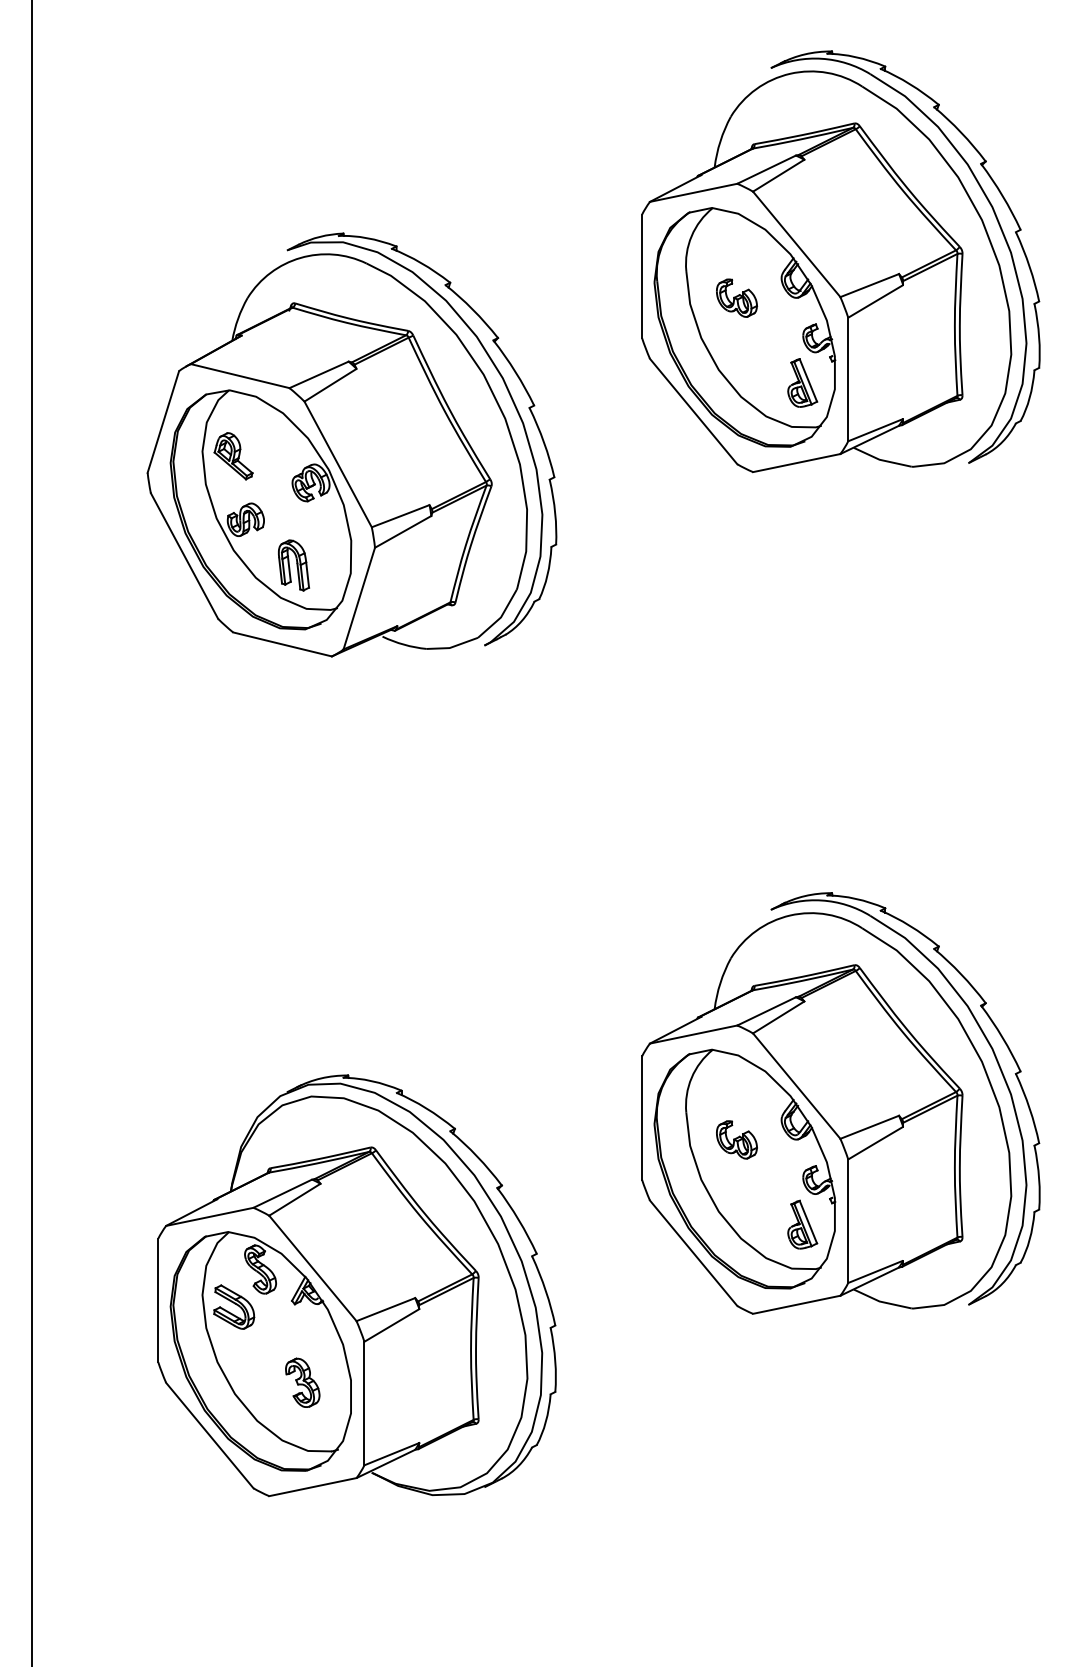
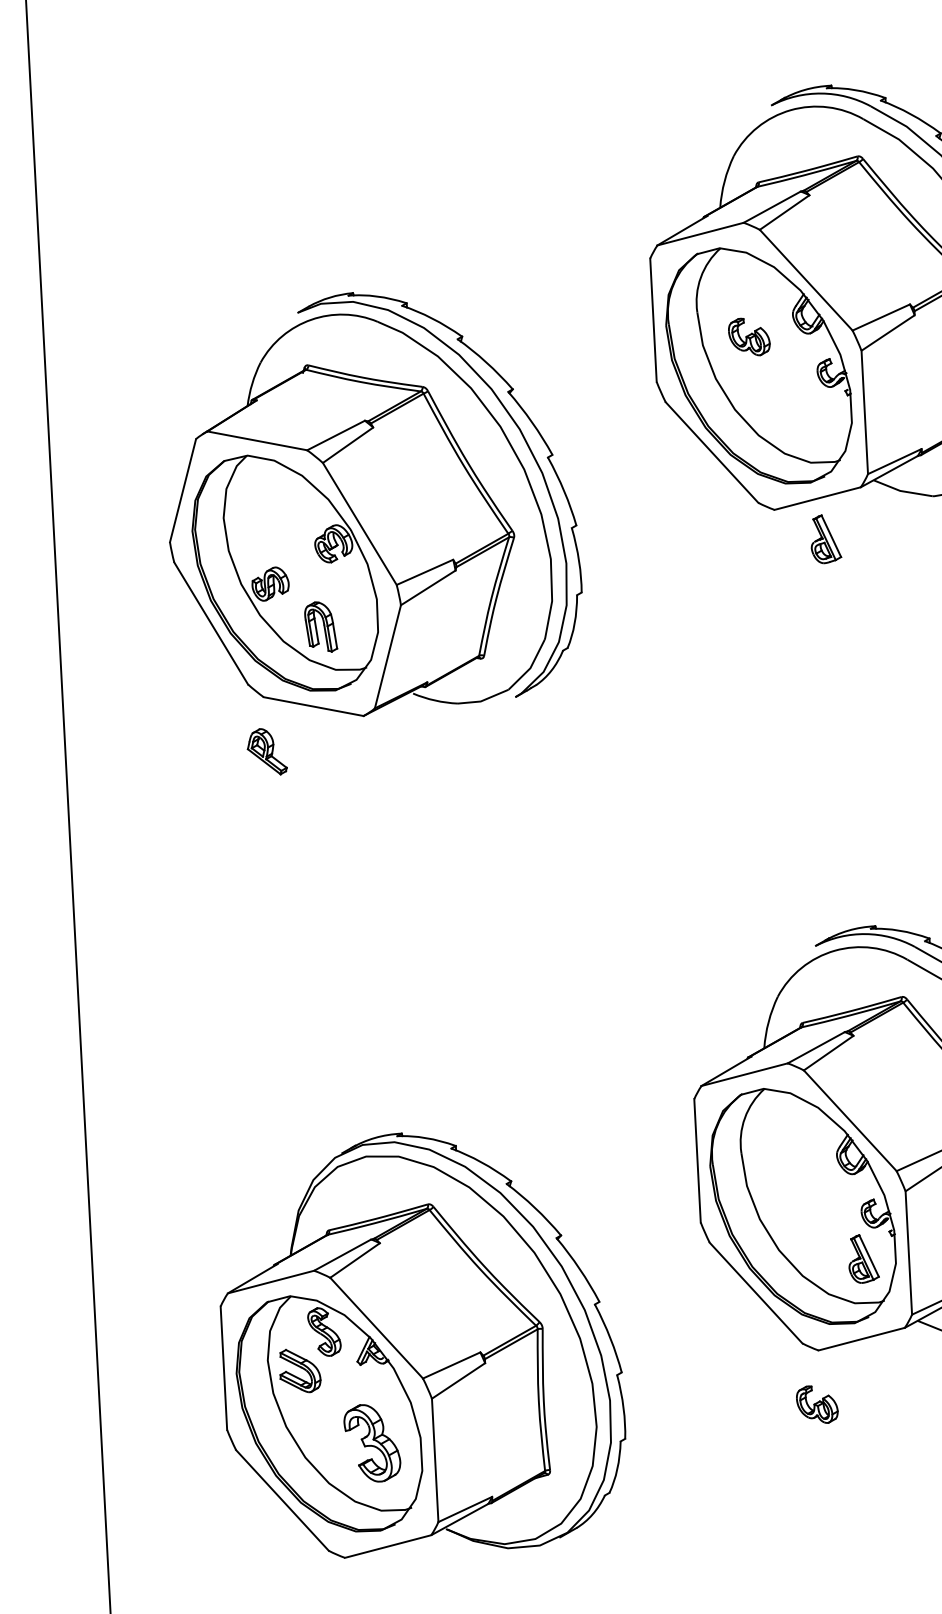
part: (802, 382) -> (825, 538), moved
part: (233, 456) -> (266, 752), moved
part: (736, 1139) -> (816, 1404), moved
part: (302, 1382) -> (372, 1442), size x1.6

